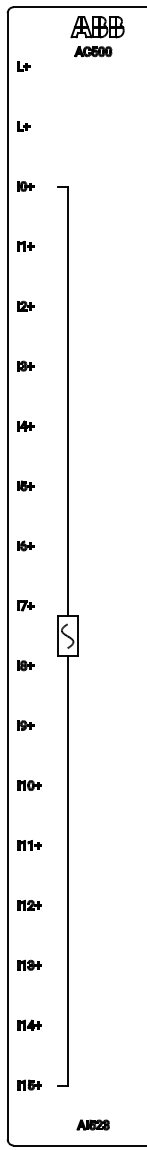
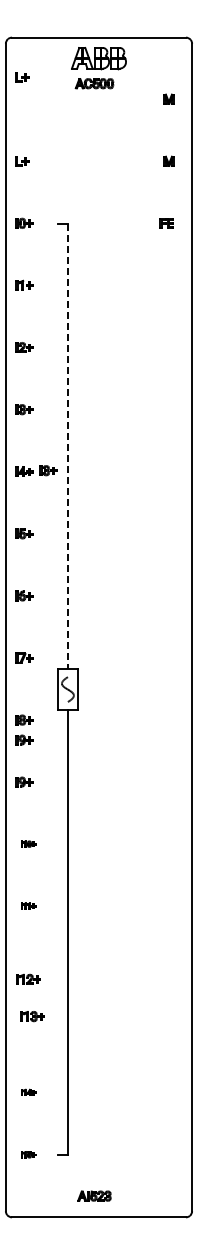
part: (23, 66) -> (22, 77), moved
line: (67, 401) -> (67, 446), solid -> dashed
part: (48, 424) -> (48, 470), added
part: (25, 684) -> (24, 739), added
part: (29, 784) -> (28, 843), size x0.6
part: (29, 844) -> (28, 905), size x0.6
part: (29, 904) -> (28, 978), moved
part: (29, 965) -> (32, 1016), moved
part: (29, 1025) -> (28, 1092), size x0.6
part: (29, 1084) -> (28, 1154), size x0.6

